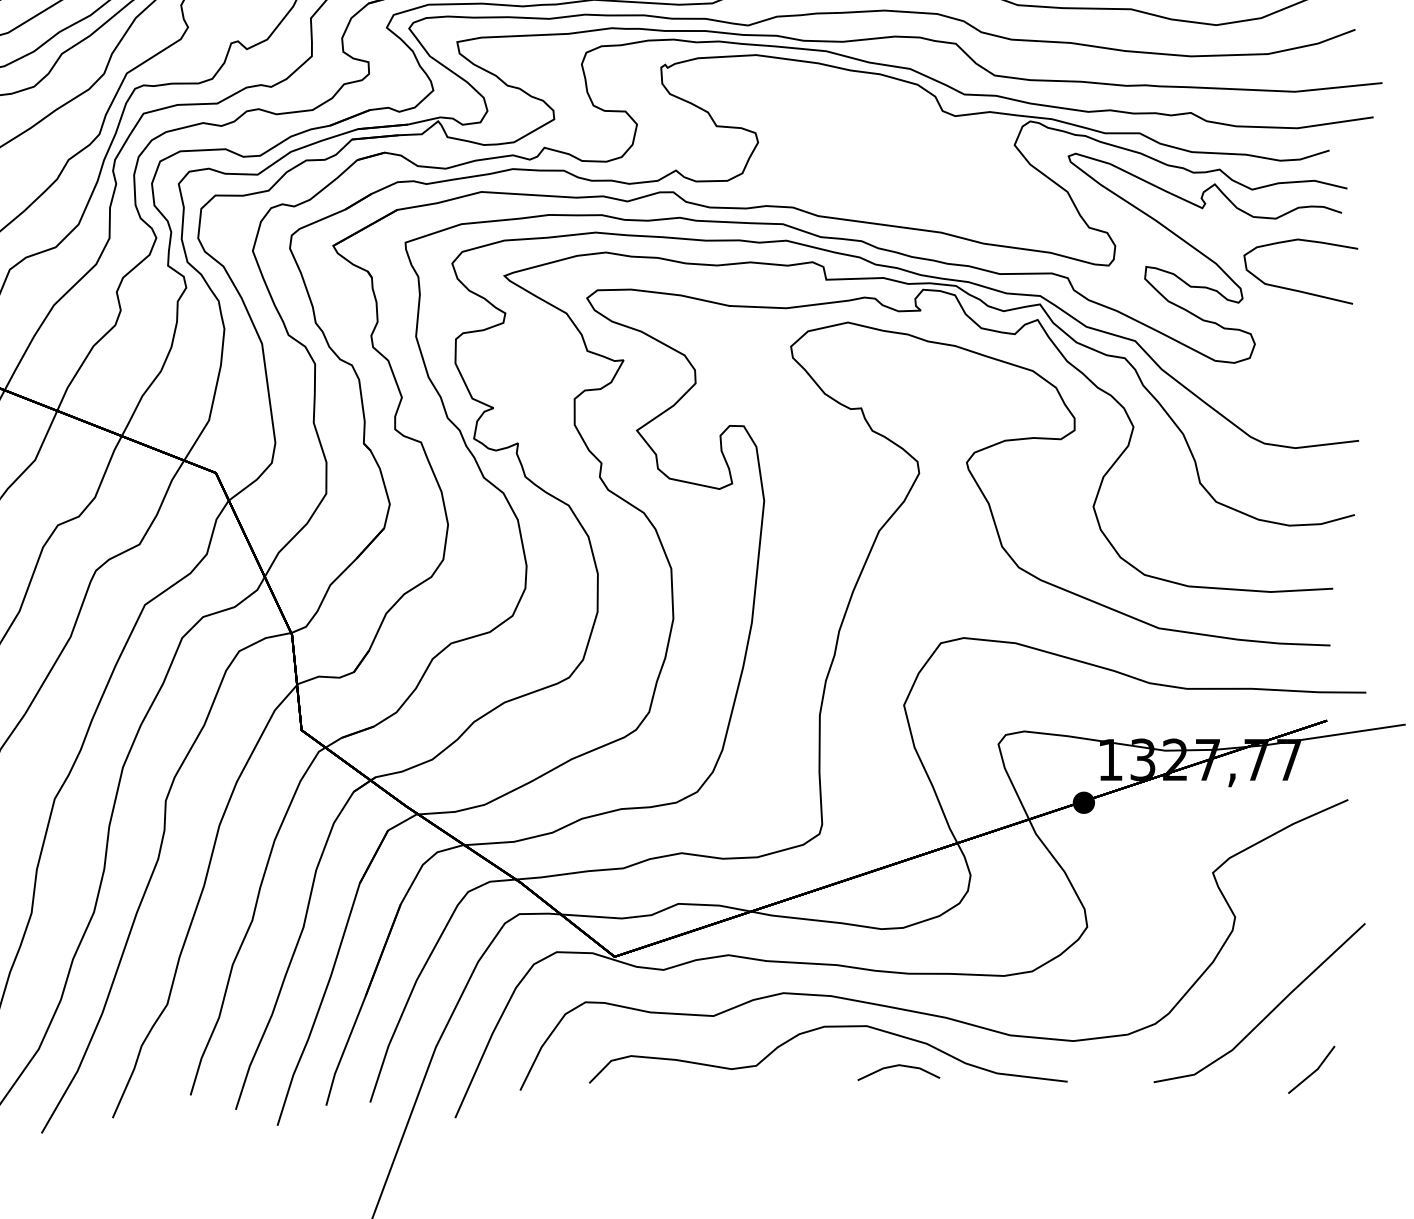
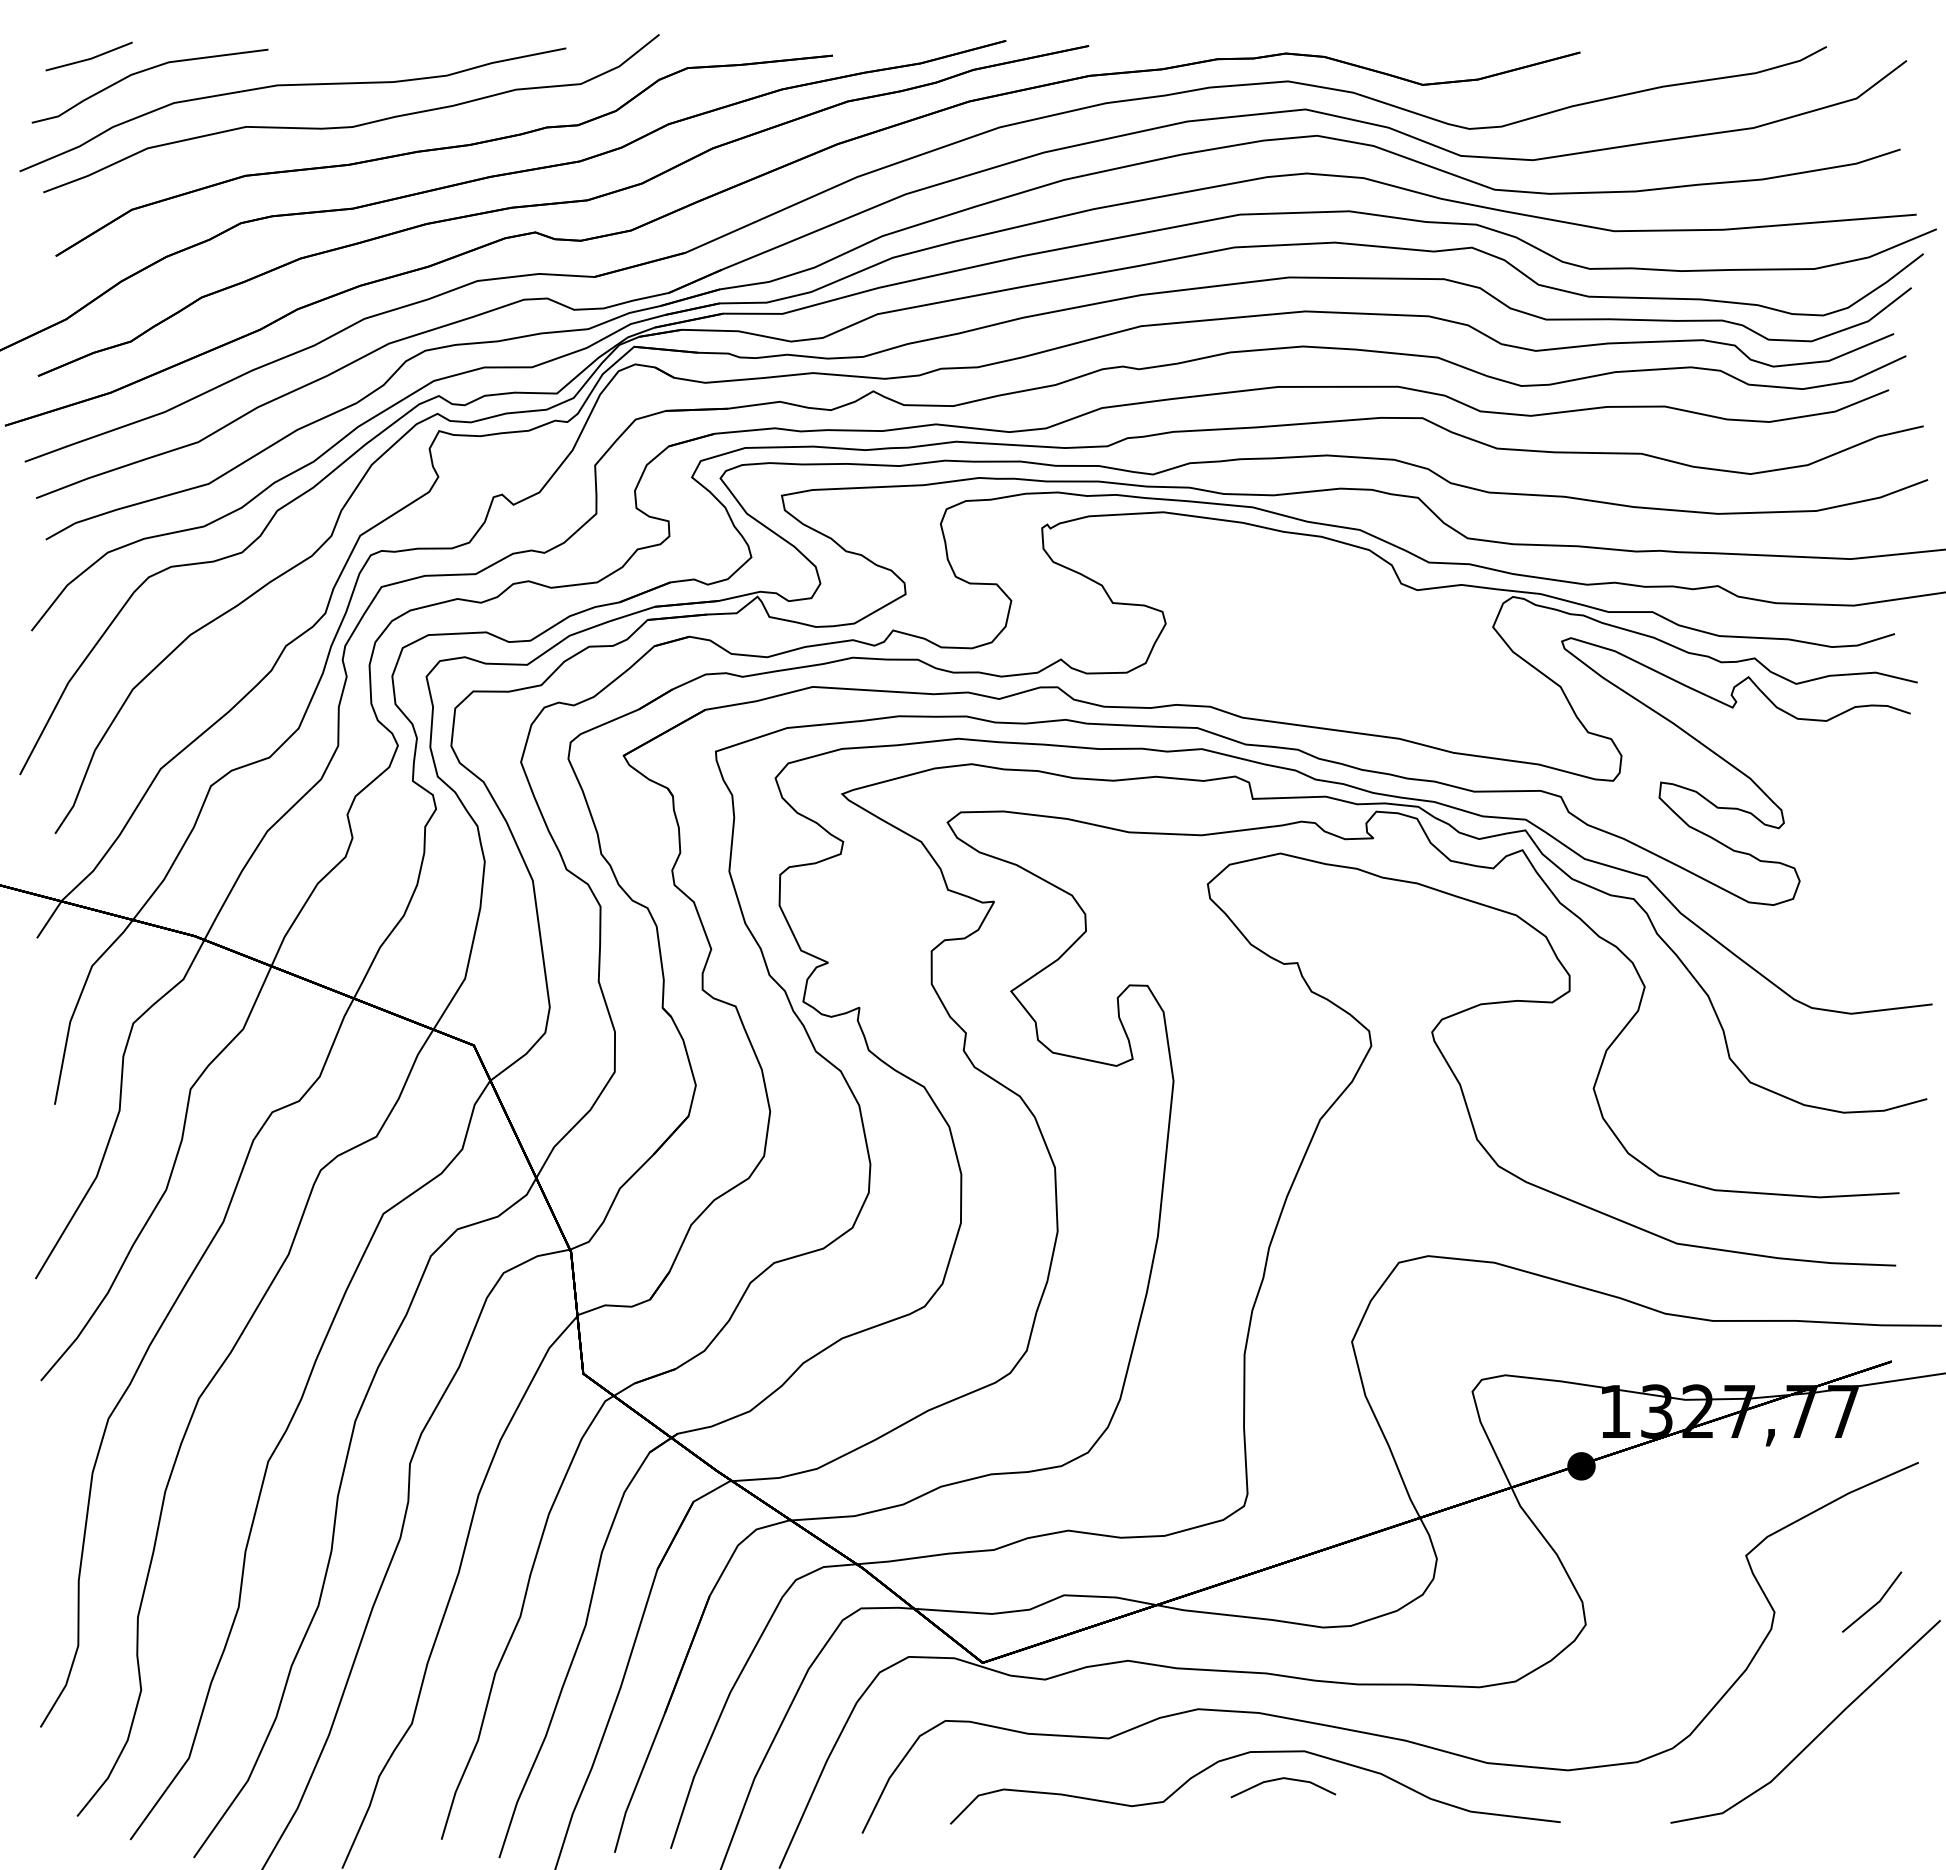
curve: (1295, 289) -> (1851, 811), removed
line: (898, 1066) -> (1283, 1779), moved
line: (1314, 1070) -> (1875, 1603), moved

